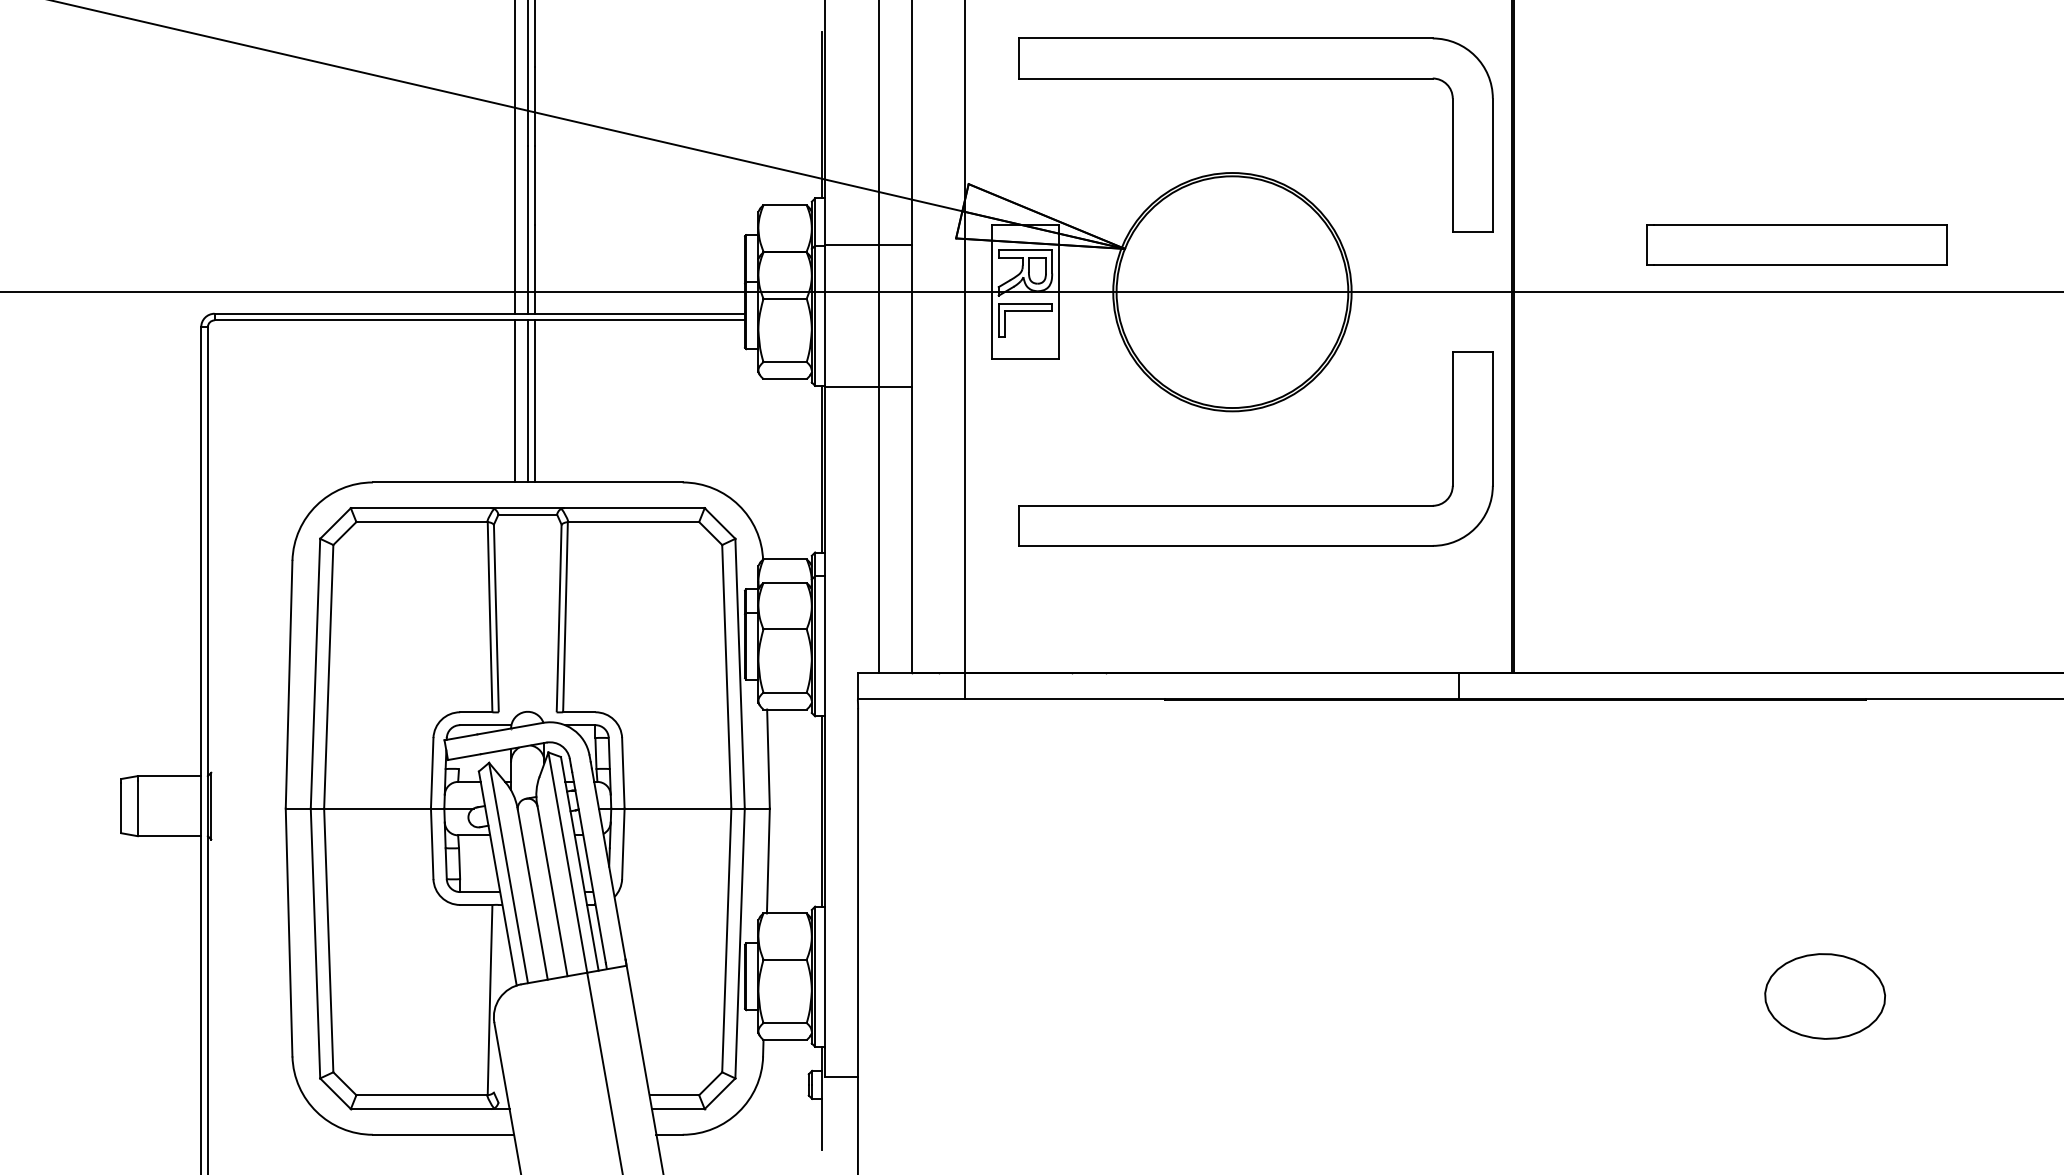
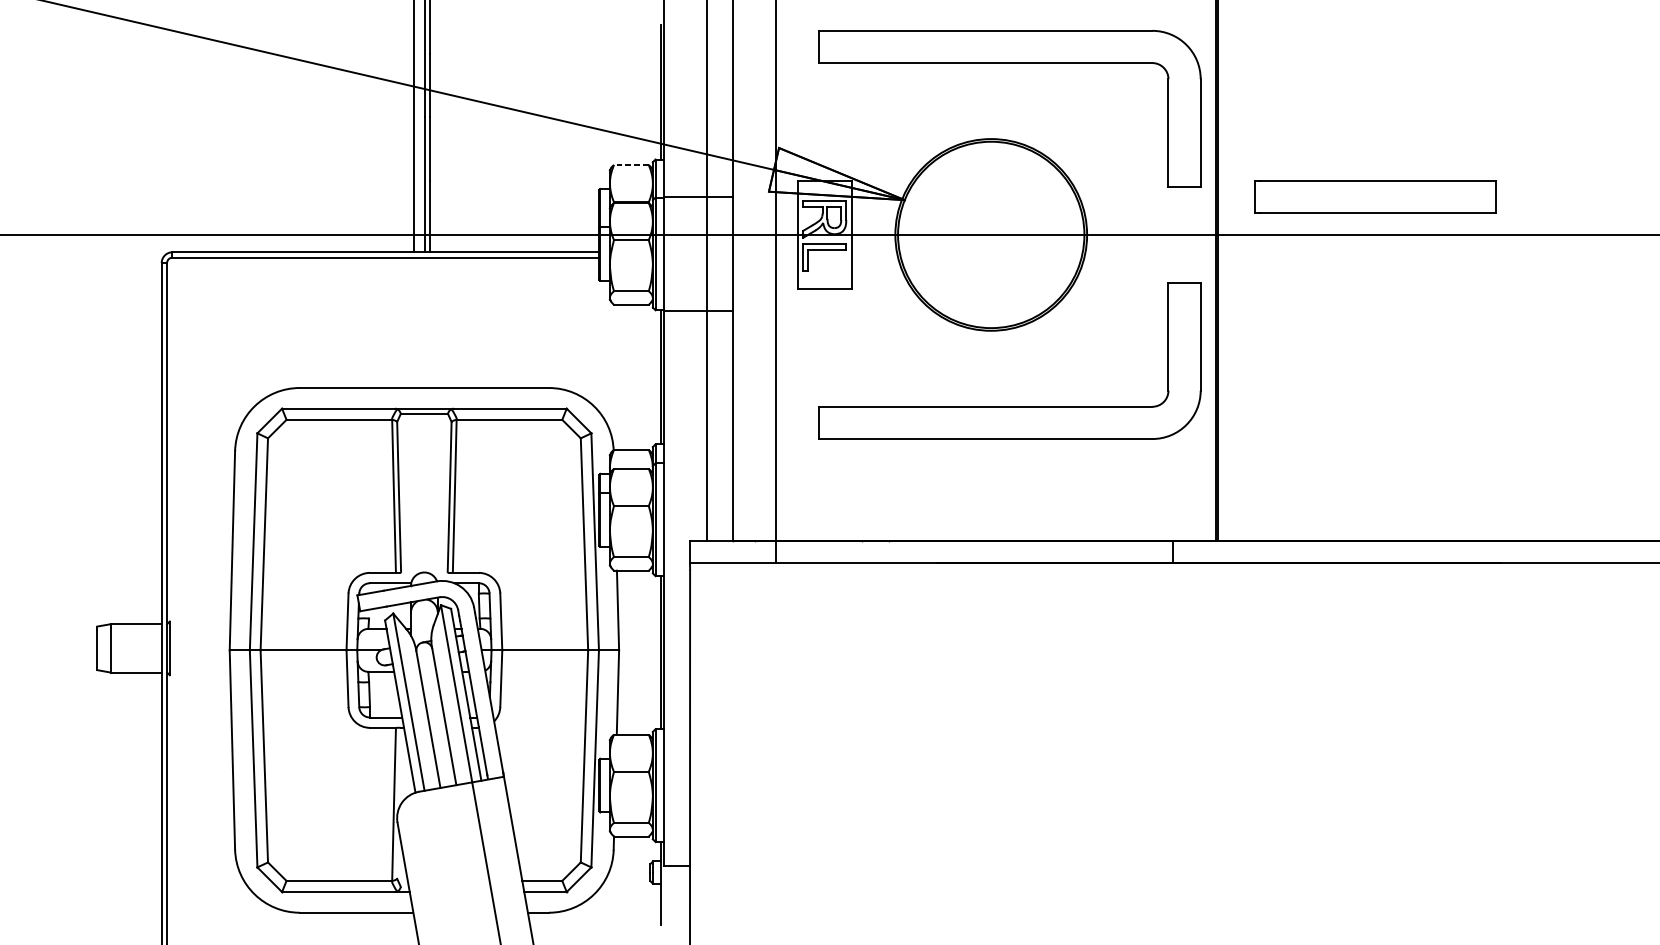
line: (785, 205) -> (631, 165), solid -> dashed
part: (1796, 244) -> (1374, 196), moved
line: (515, 401) -> (414, 322), removed
line: (528, 401) -> (424, 322), removed
line: (535, 401) -> (430, 322), removed
part: (1824, 996) -> (1467, 801), removed

